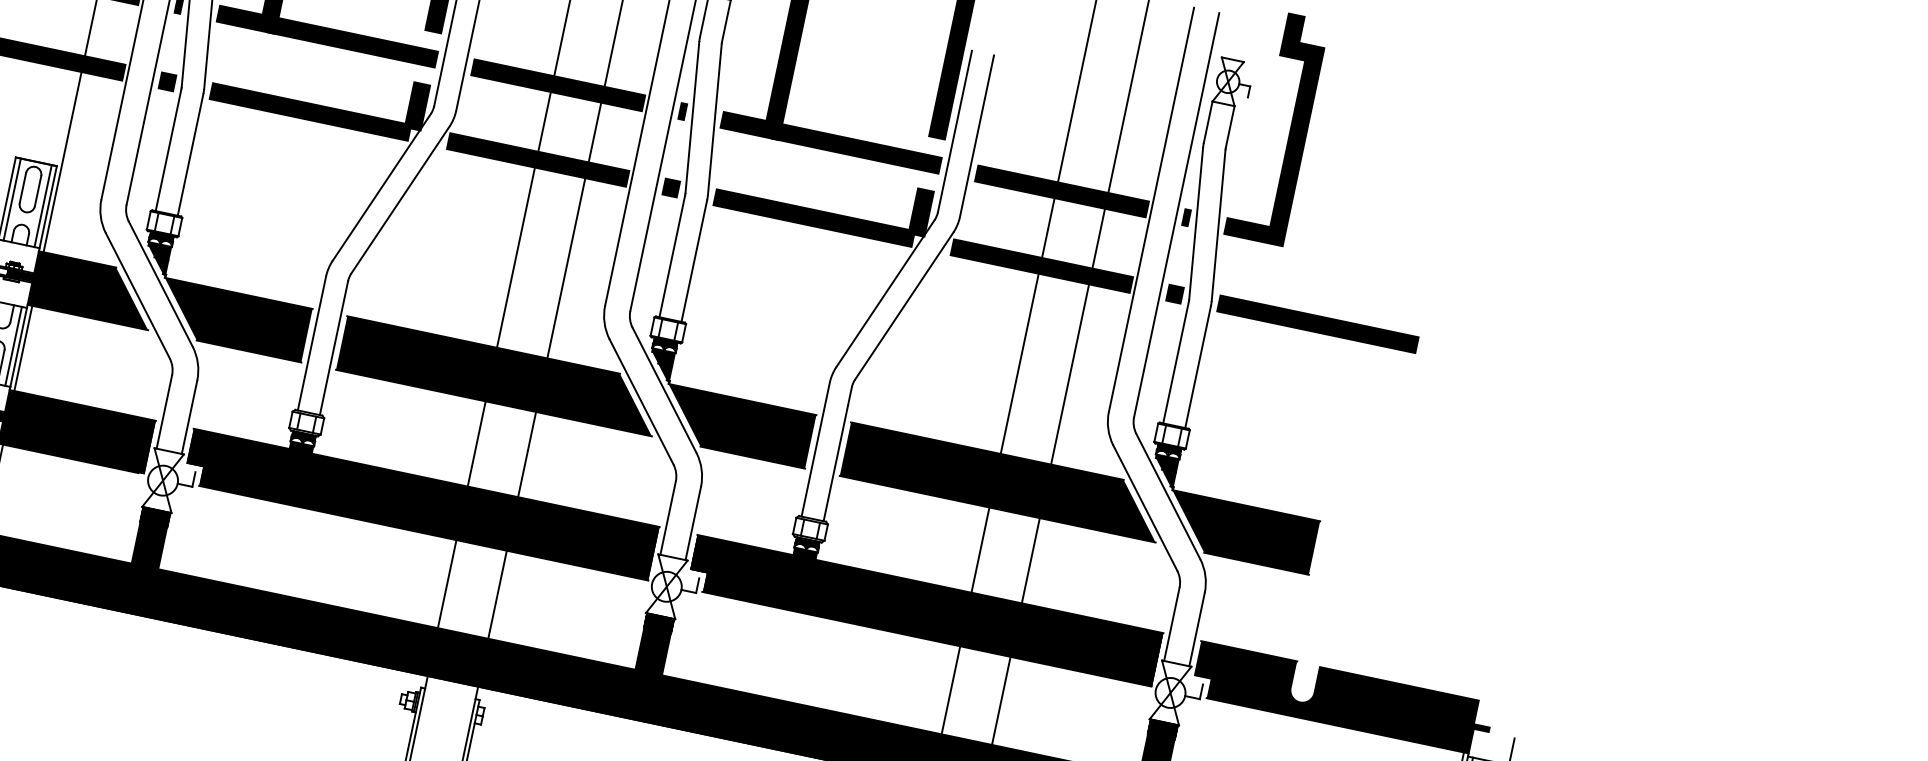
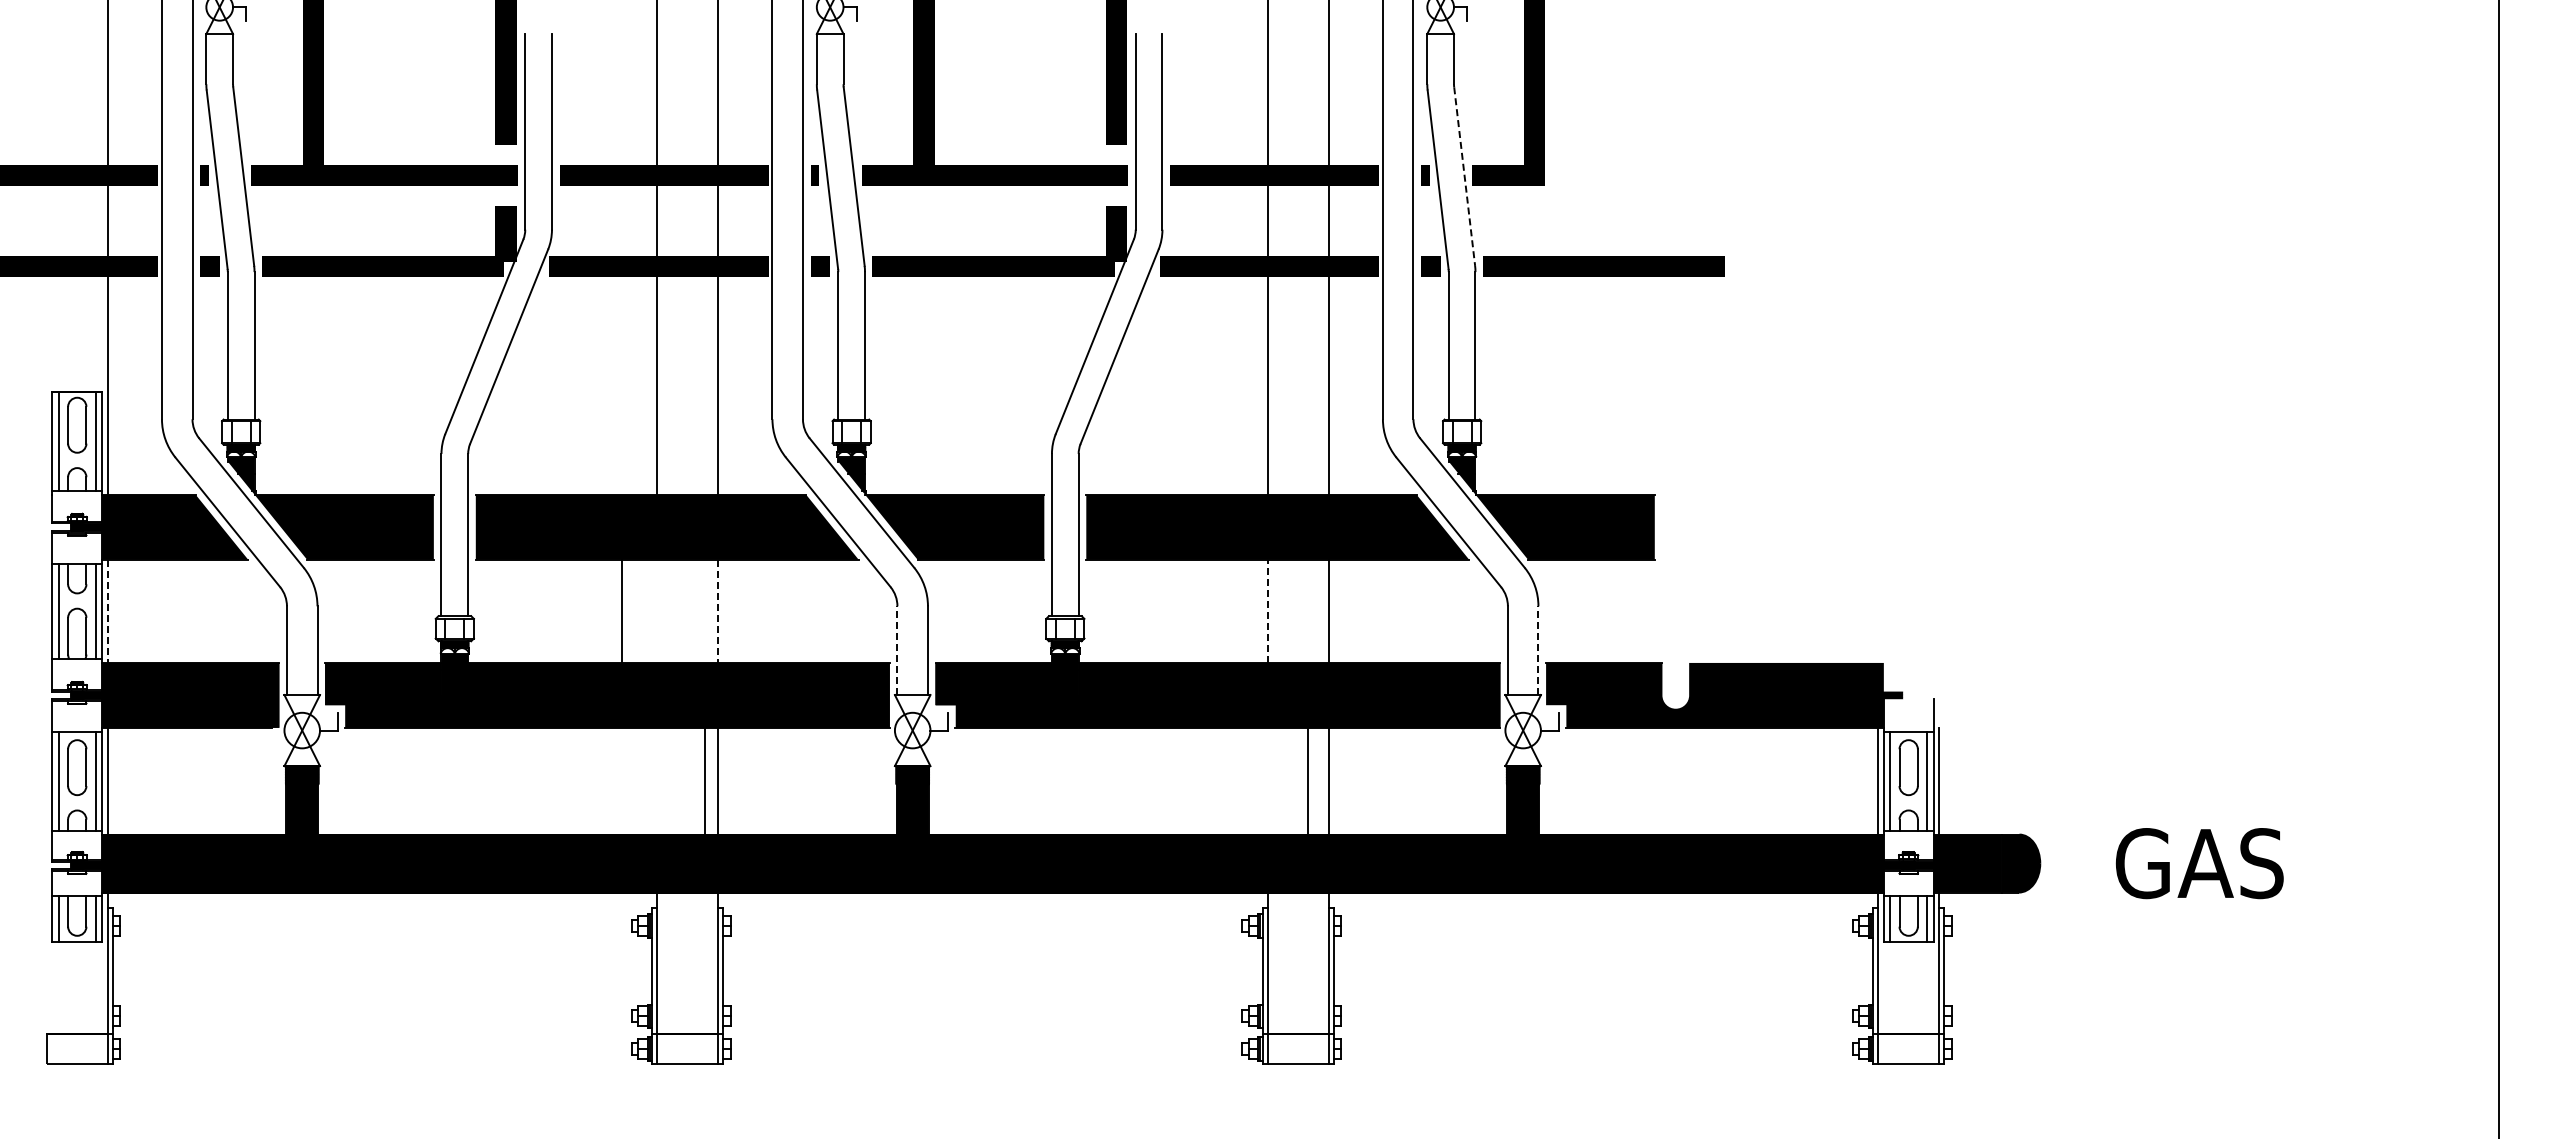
line: (1218, 225) -> (1464, 176), solid -> dashed
line: (23, 348) -> (107, 611), solid -> dashed
line: (477, 443) -> (622, 610), moved
line: (527, 454) -> (718, 611), solid -> dashed
line: (668, 518) -> (897, 650), solid -> dashed
line: (980, 550) -> (1267, 611), solid -> dashed
line: (447, 583) -> (705, 780), moved
line: (1197, 629) -> (1538, 650), solid -> dashed
line: (950, 689) -> (1307, 780), moved

